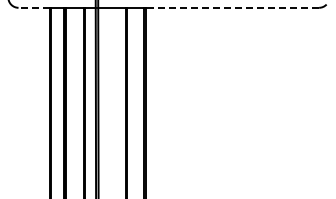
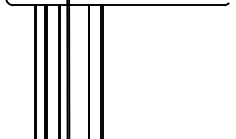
line: (34, 7) -> (24, 5), dashed -> solid
line: (232, 7) -> (163, 5), dashed -> solid

